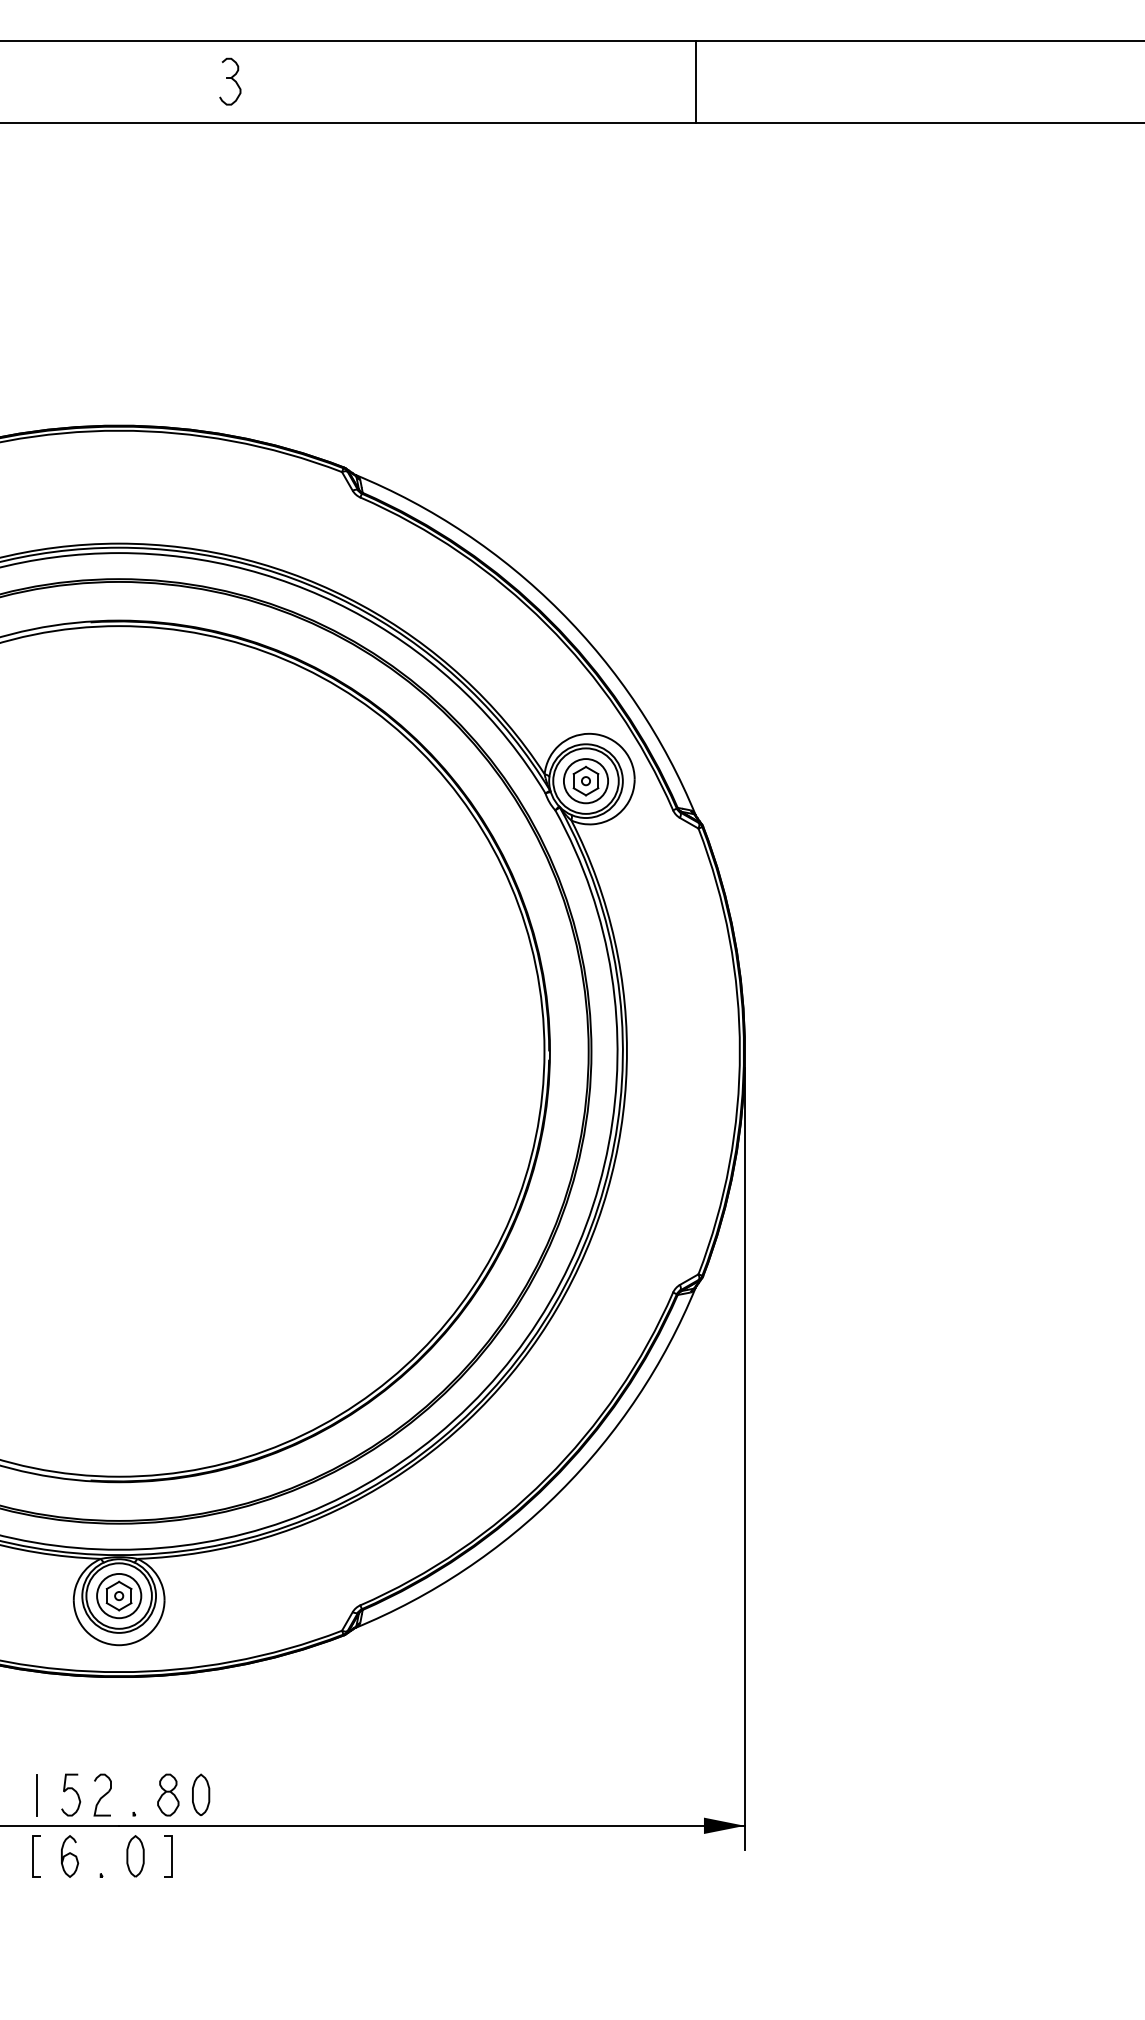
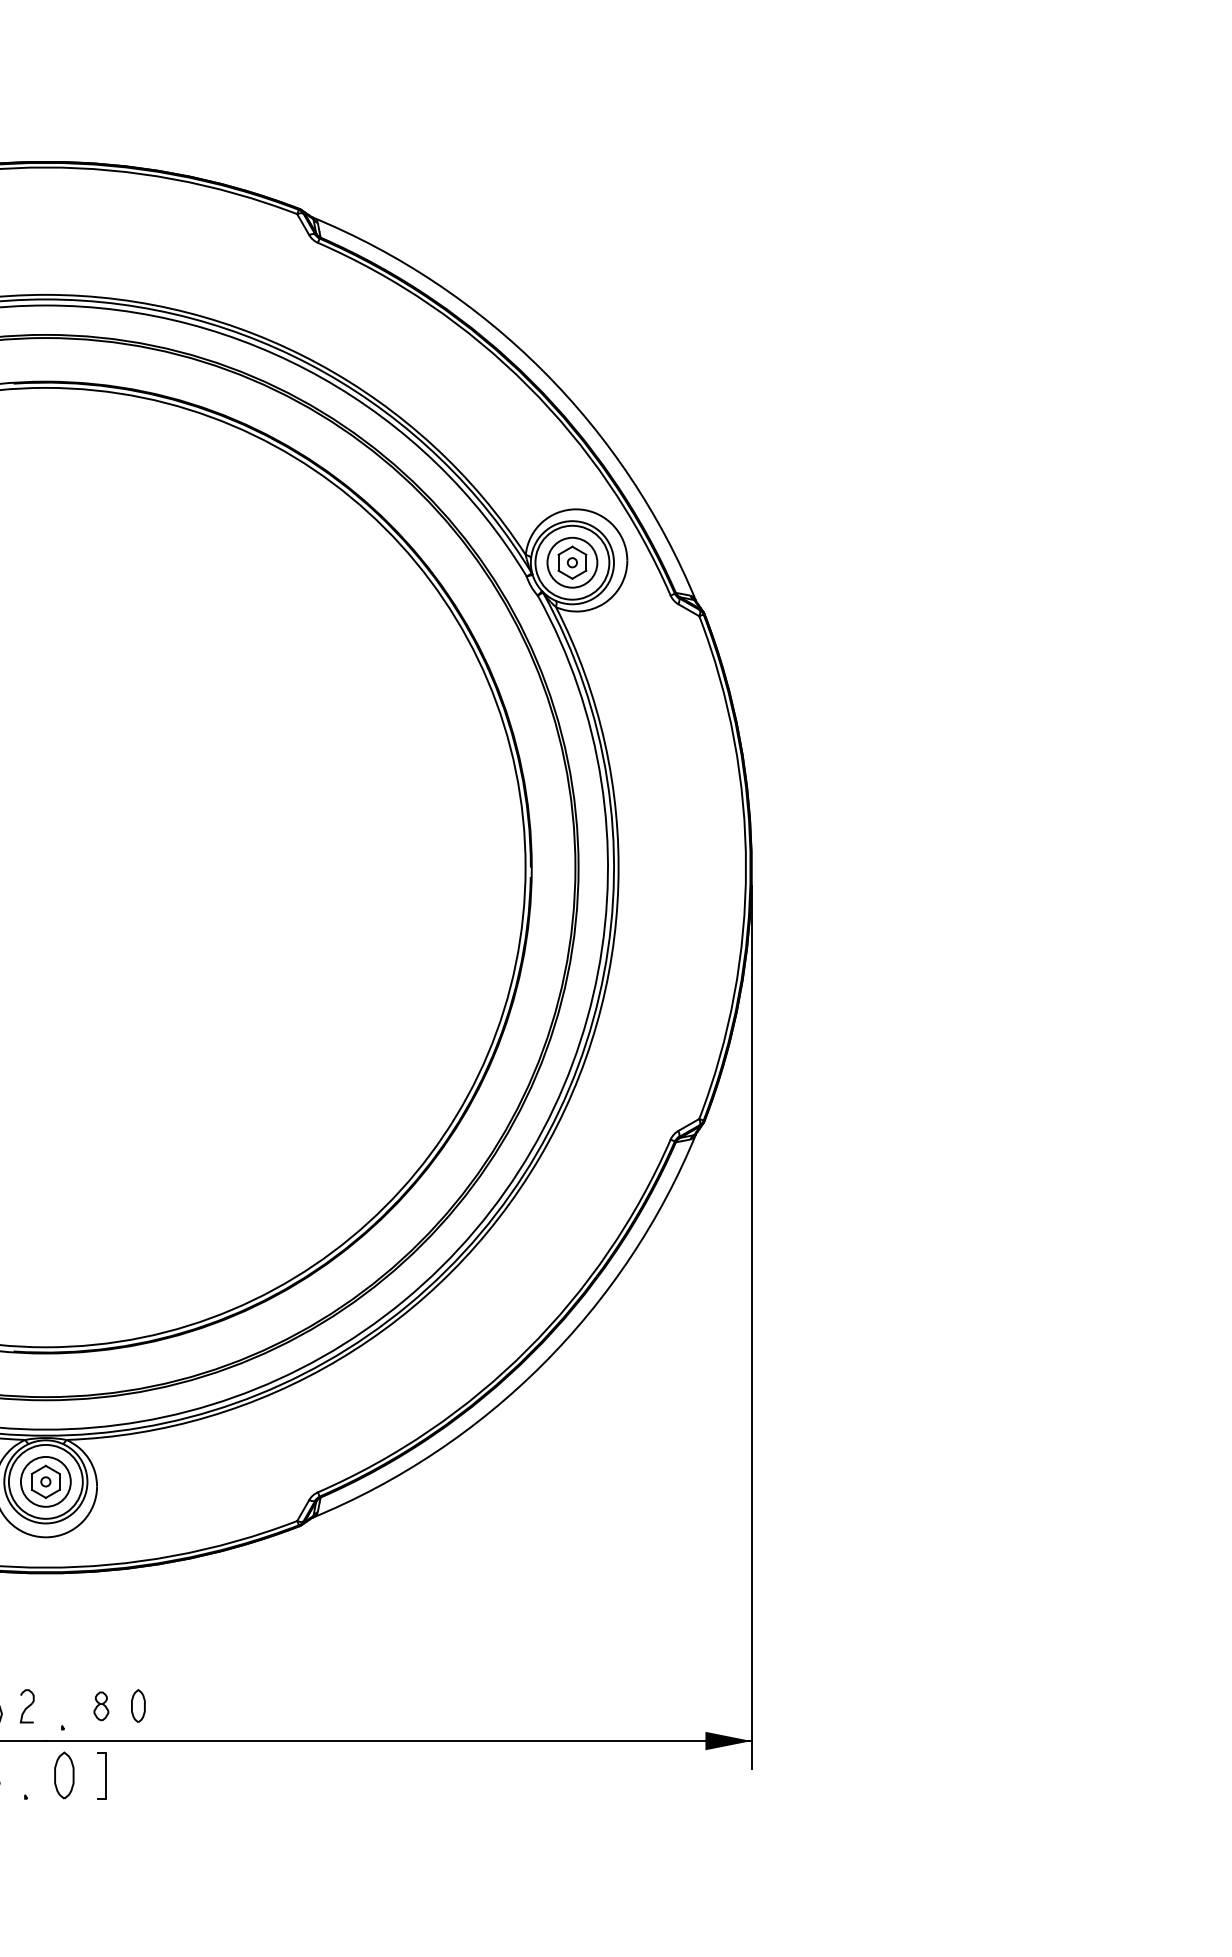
part: (102, 1794) -> (27, 1705), size x0.7
part: (168, 1794) -> (101, 1705), size x0.6
part: (201, 1794) -> (138, 1705), size x0.7

